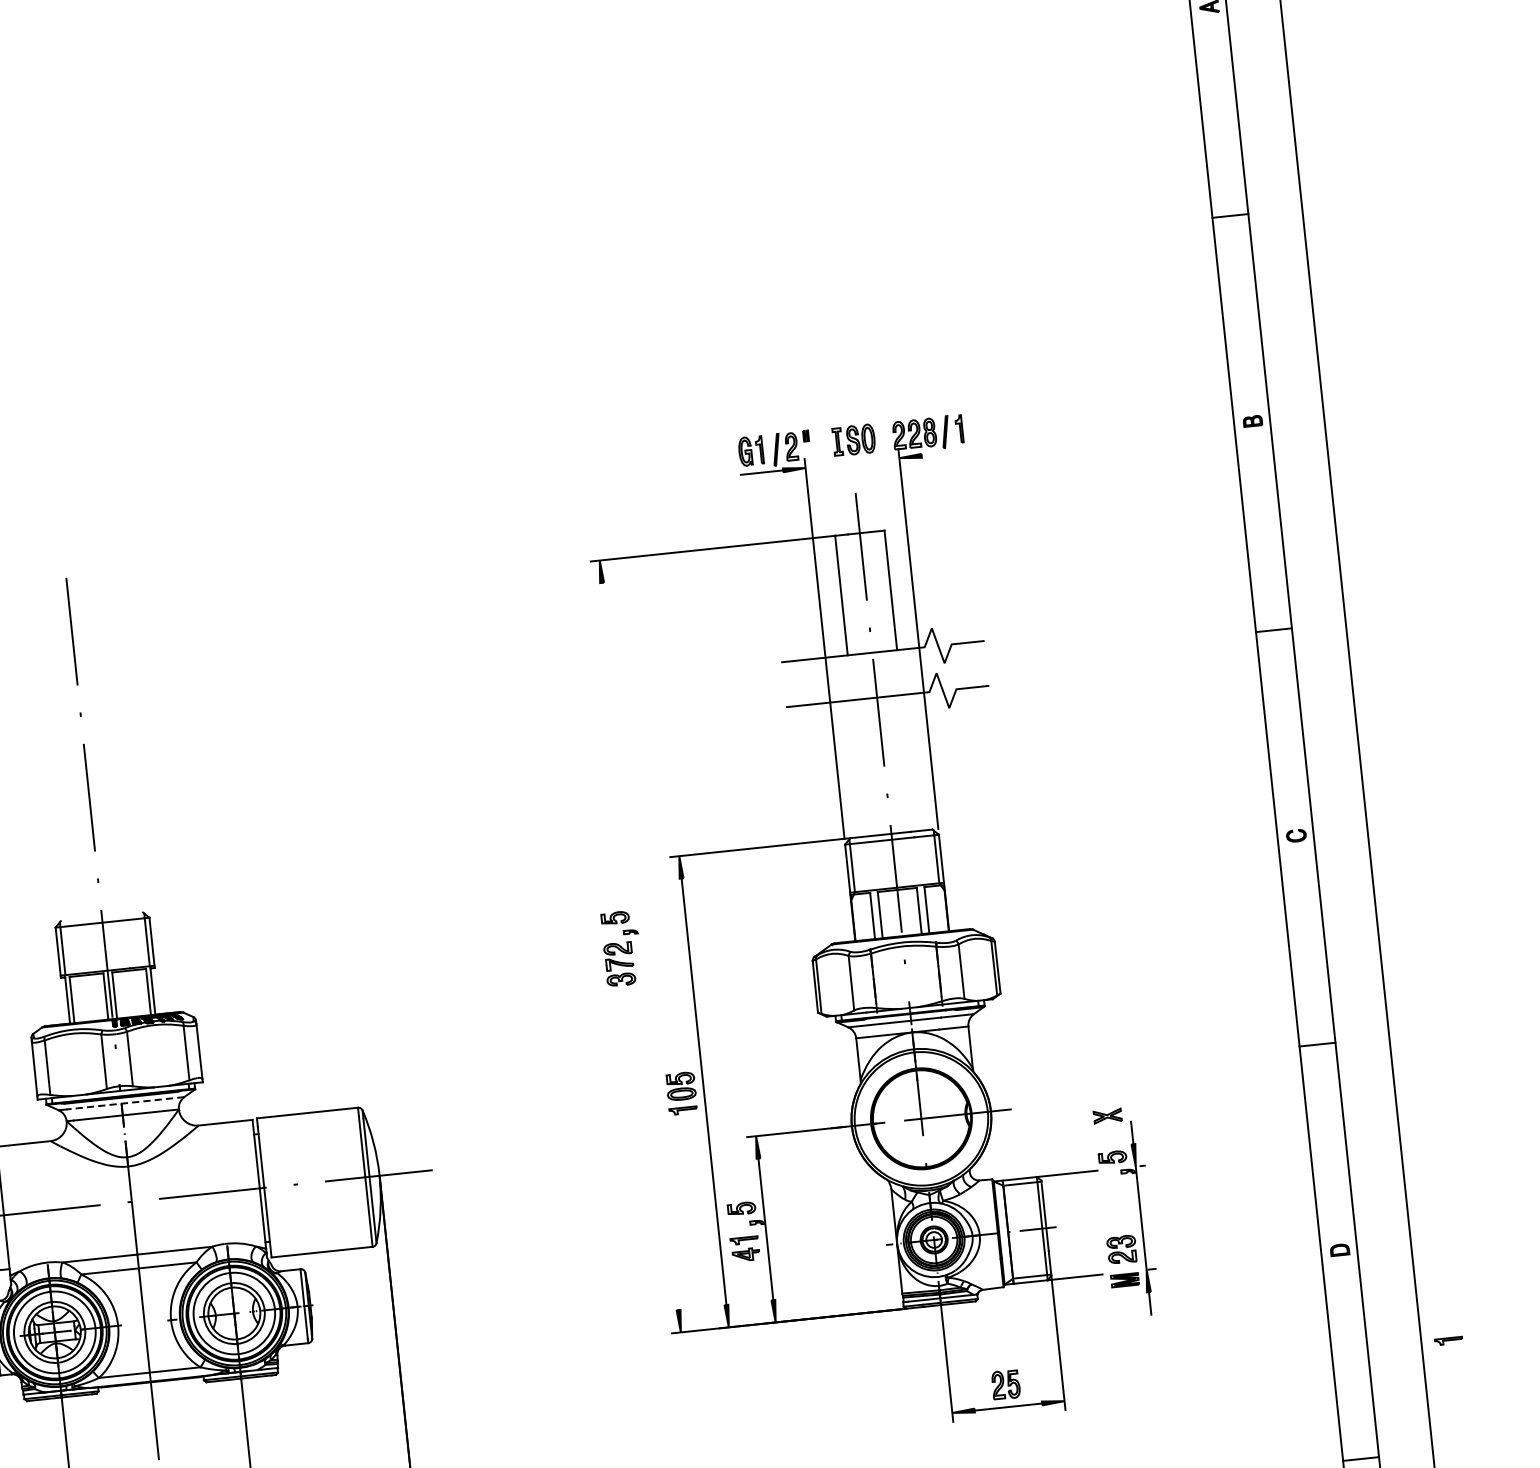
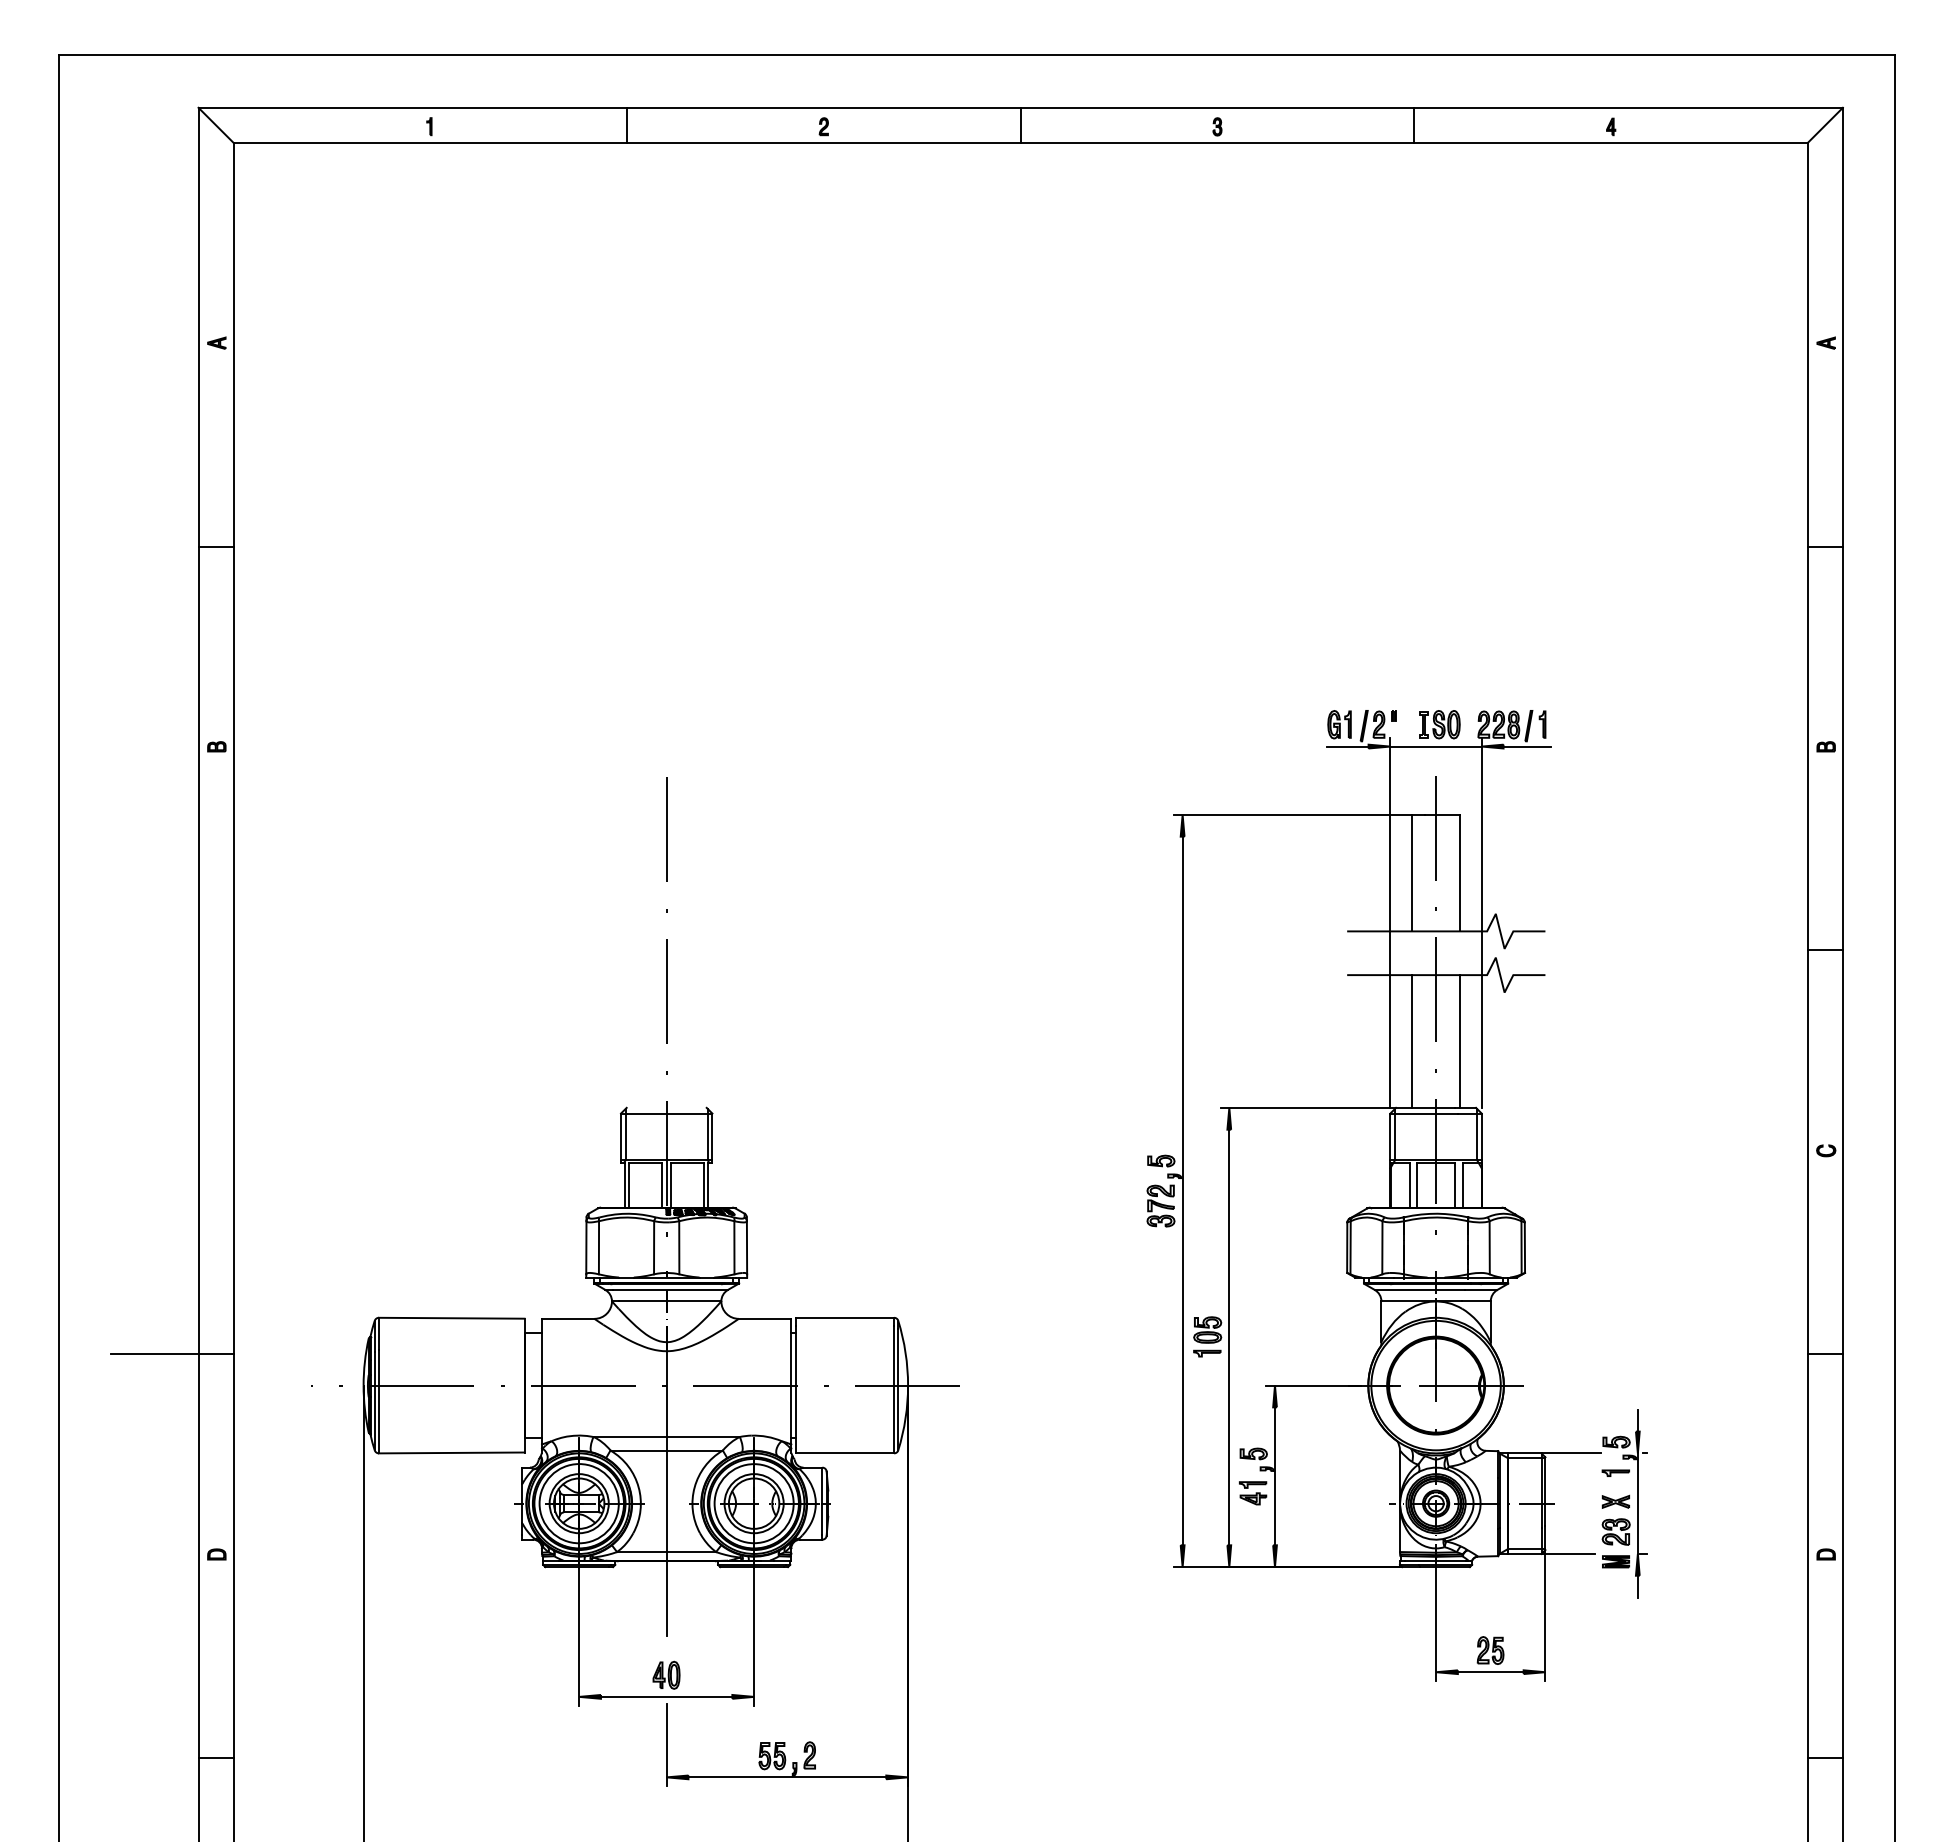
line: (945, 453) -> (1526, 746), added
line: (851, 463) -> (1435, 746), added
line: (909, 763) -> (1460, 1041), added
line: (860, 768) -> (1412, 1041), added
line: (640, 945) -> (1182, 1190), added
line: (124, 1102) -> (669, 1289), dashed -> solid
part: (1107, 1115) -> (1615, 1501), moved
part: (1448, 1340) -> (1615, 1472), moved

